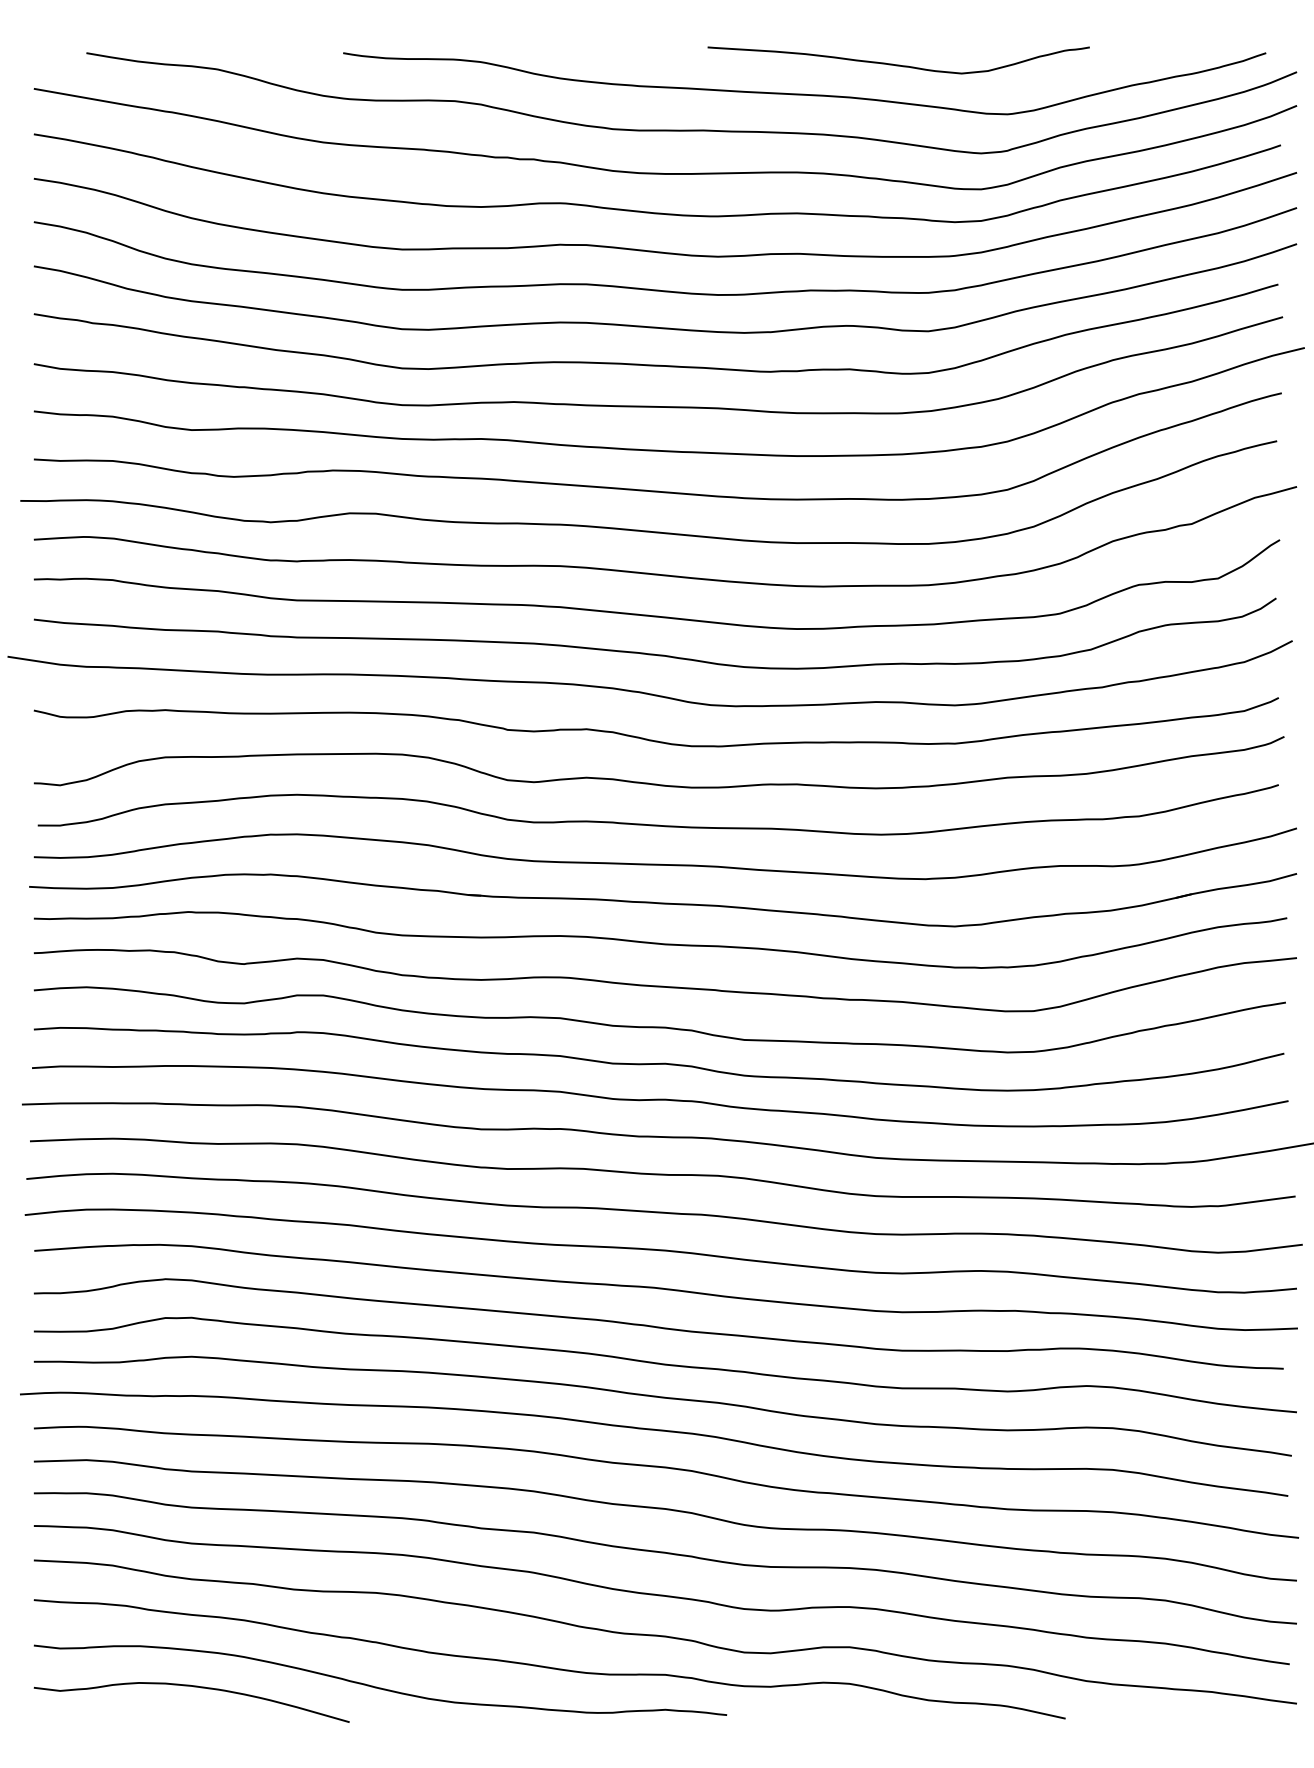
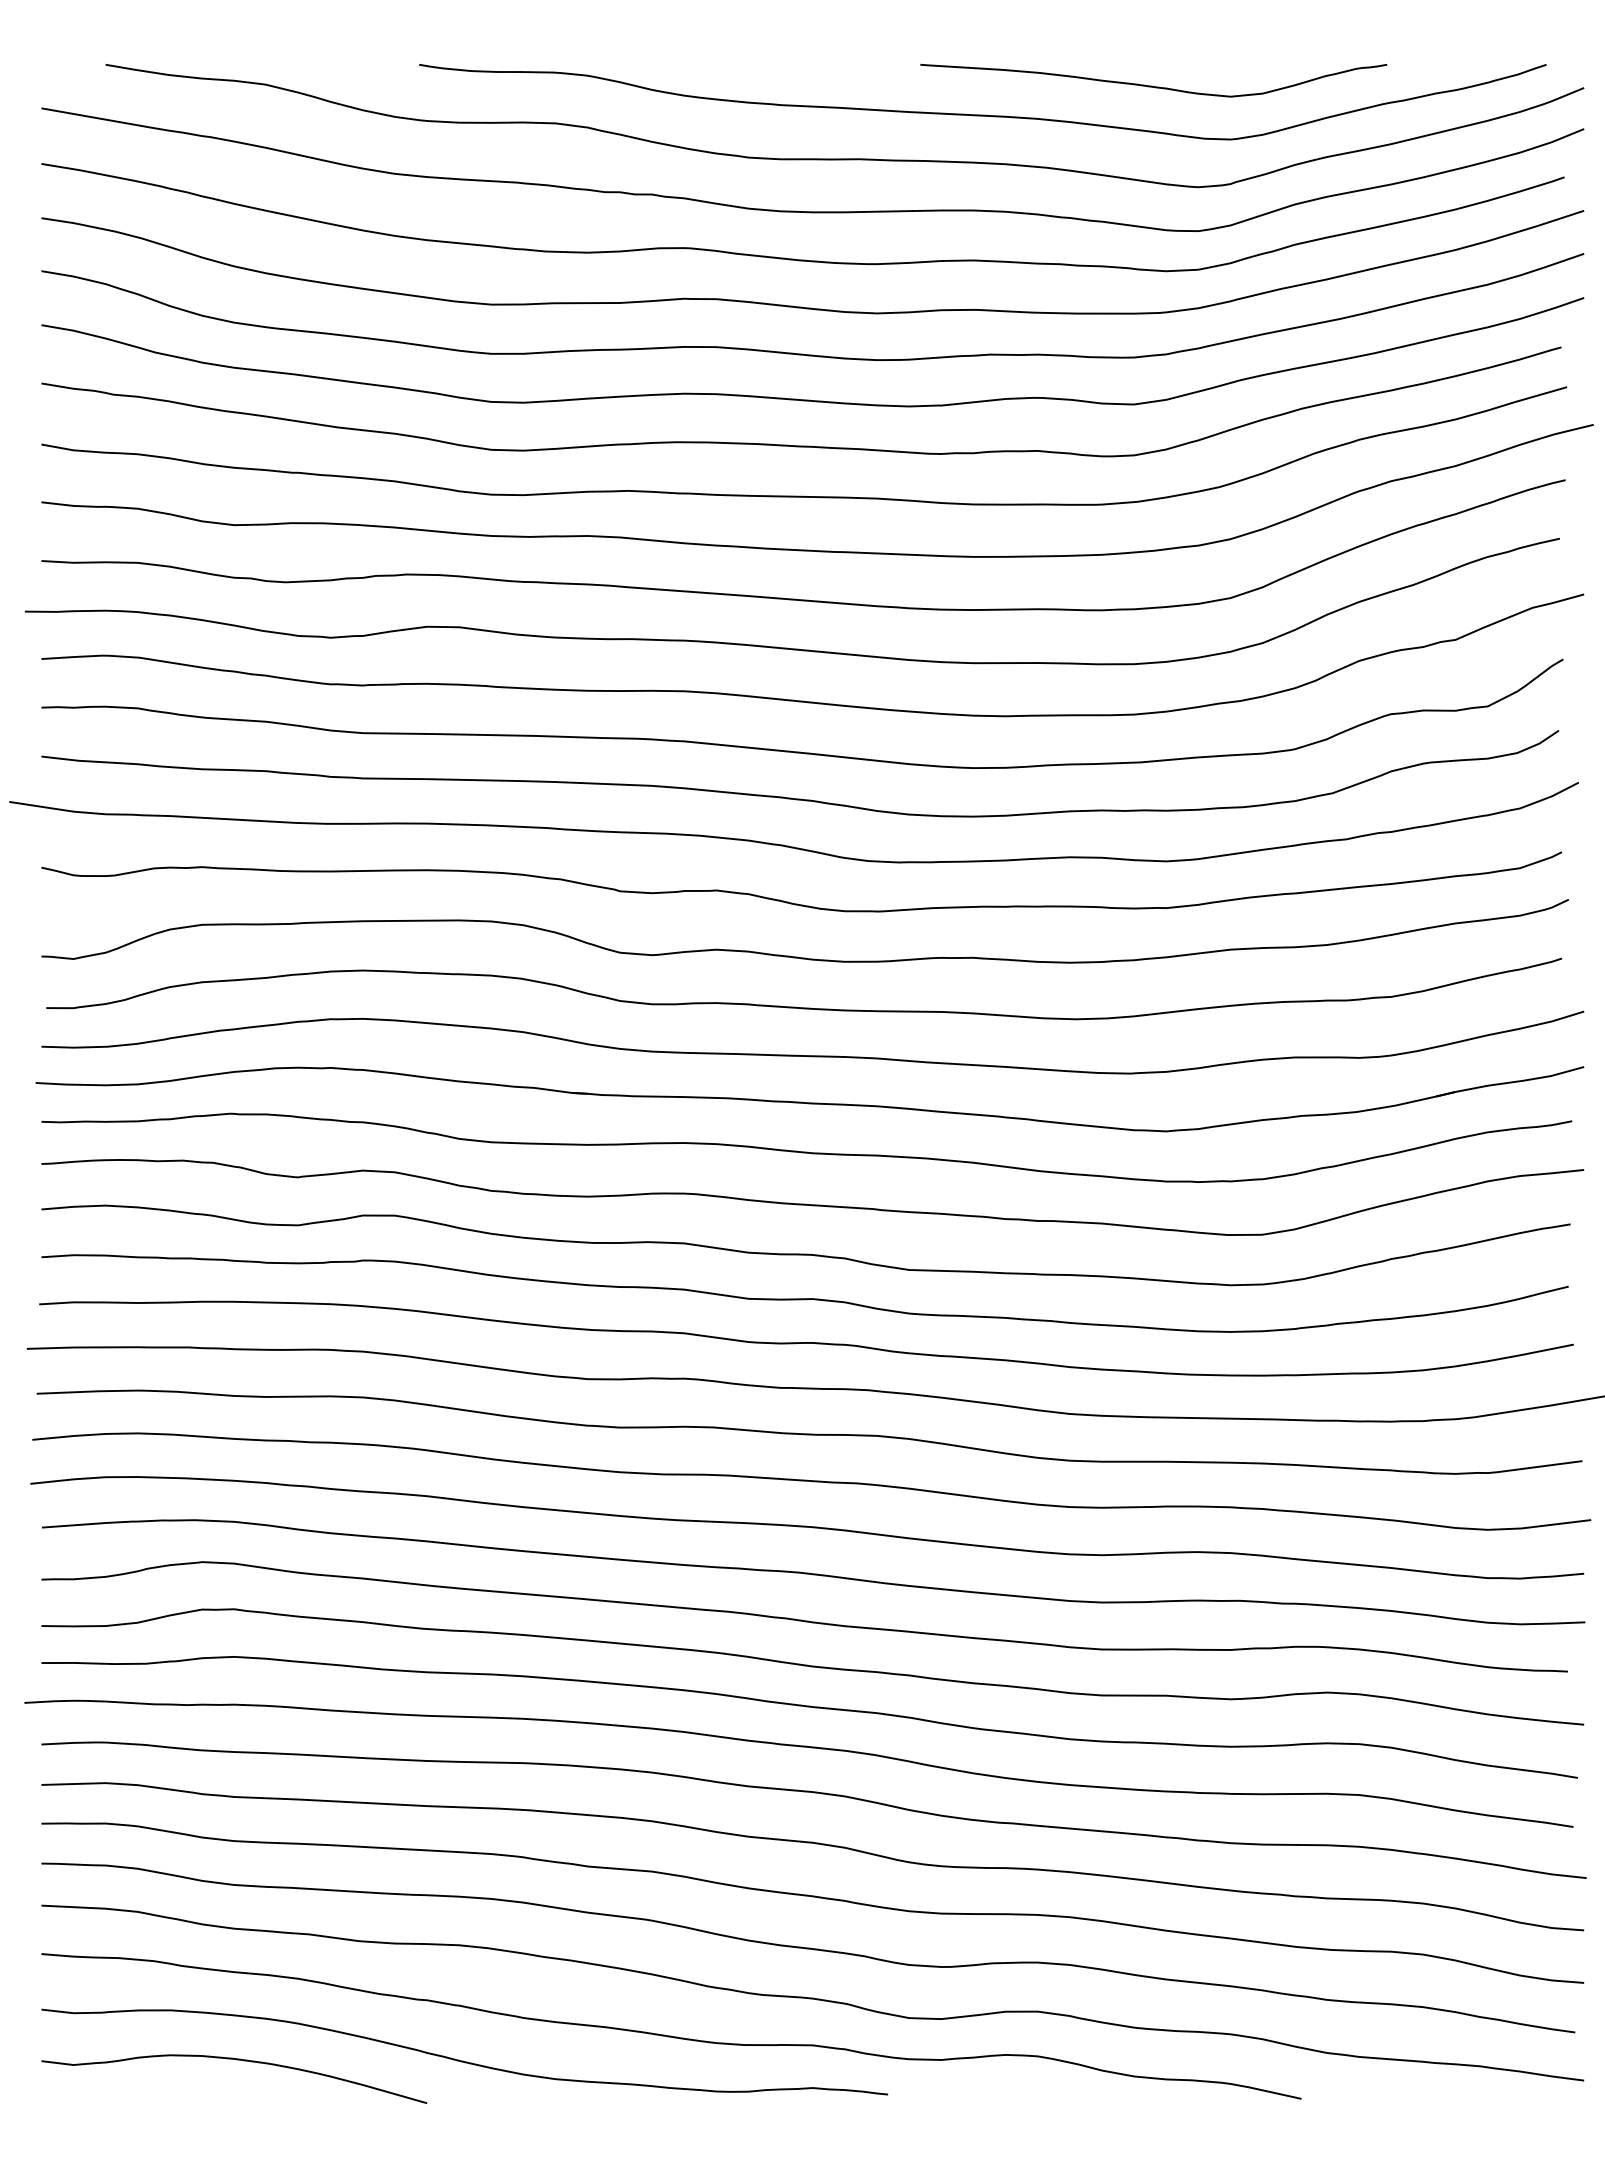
curve: (897, 64) -> (1152, 85), moved

